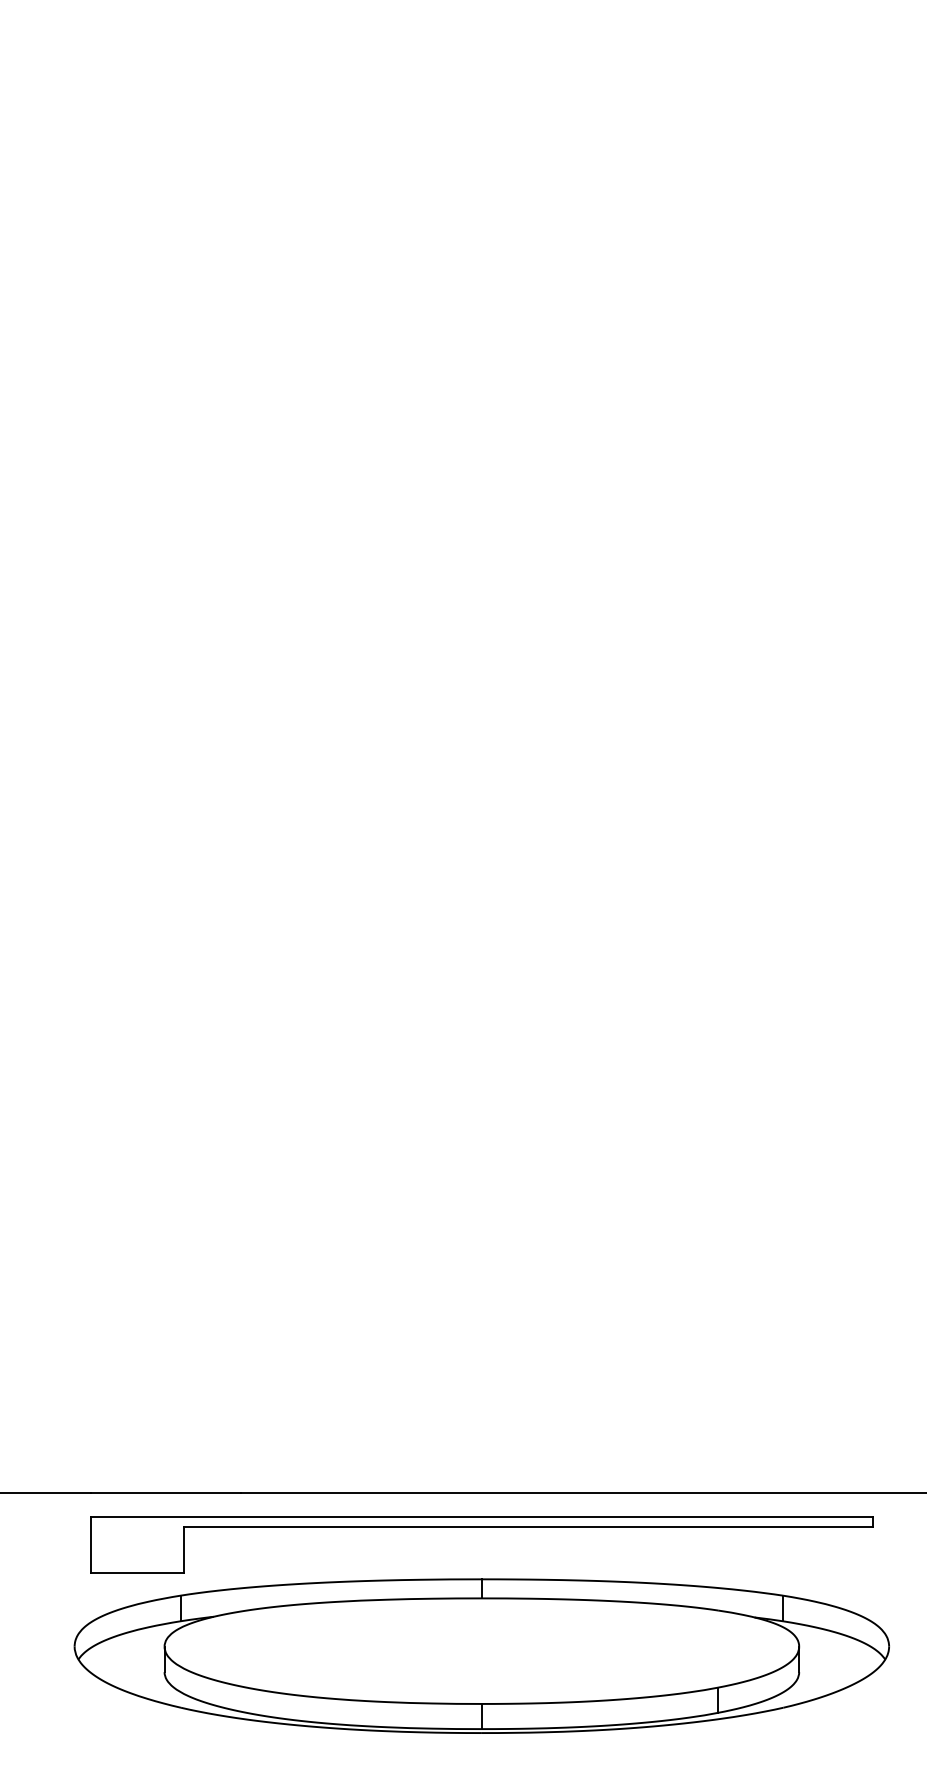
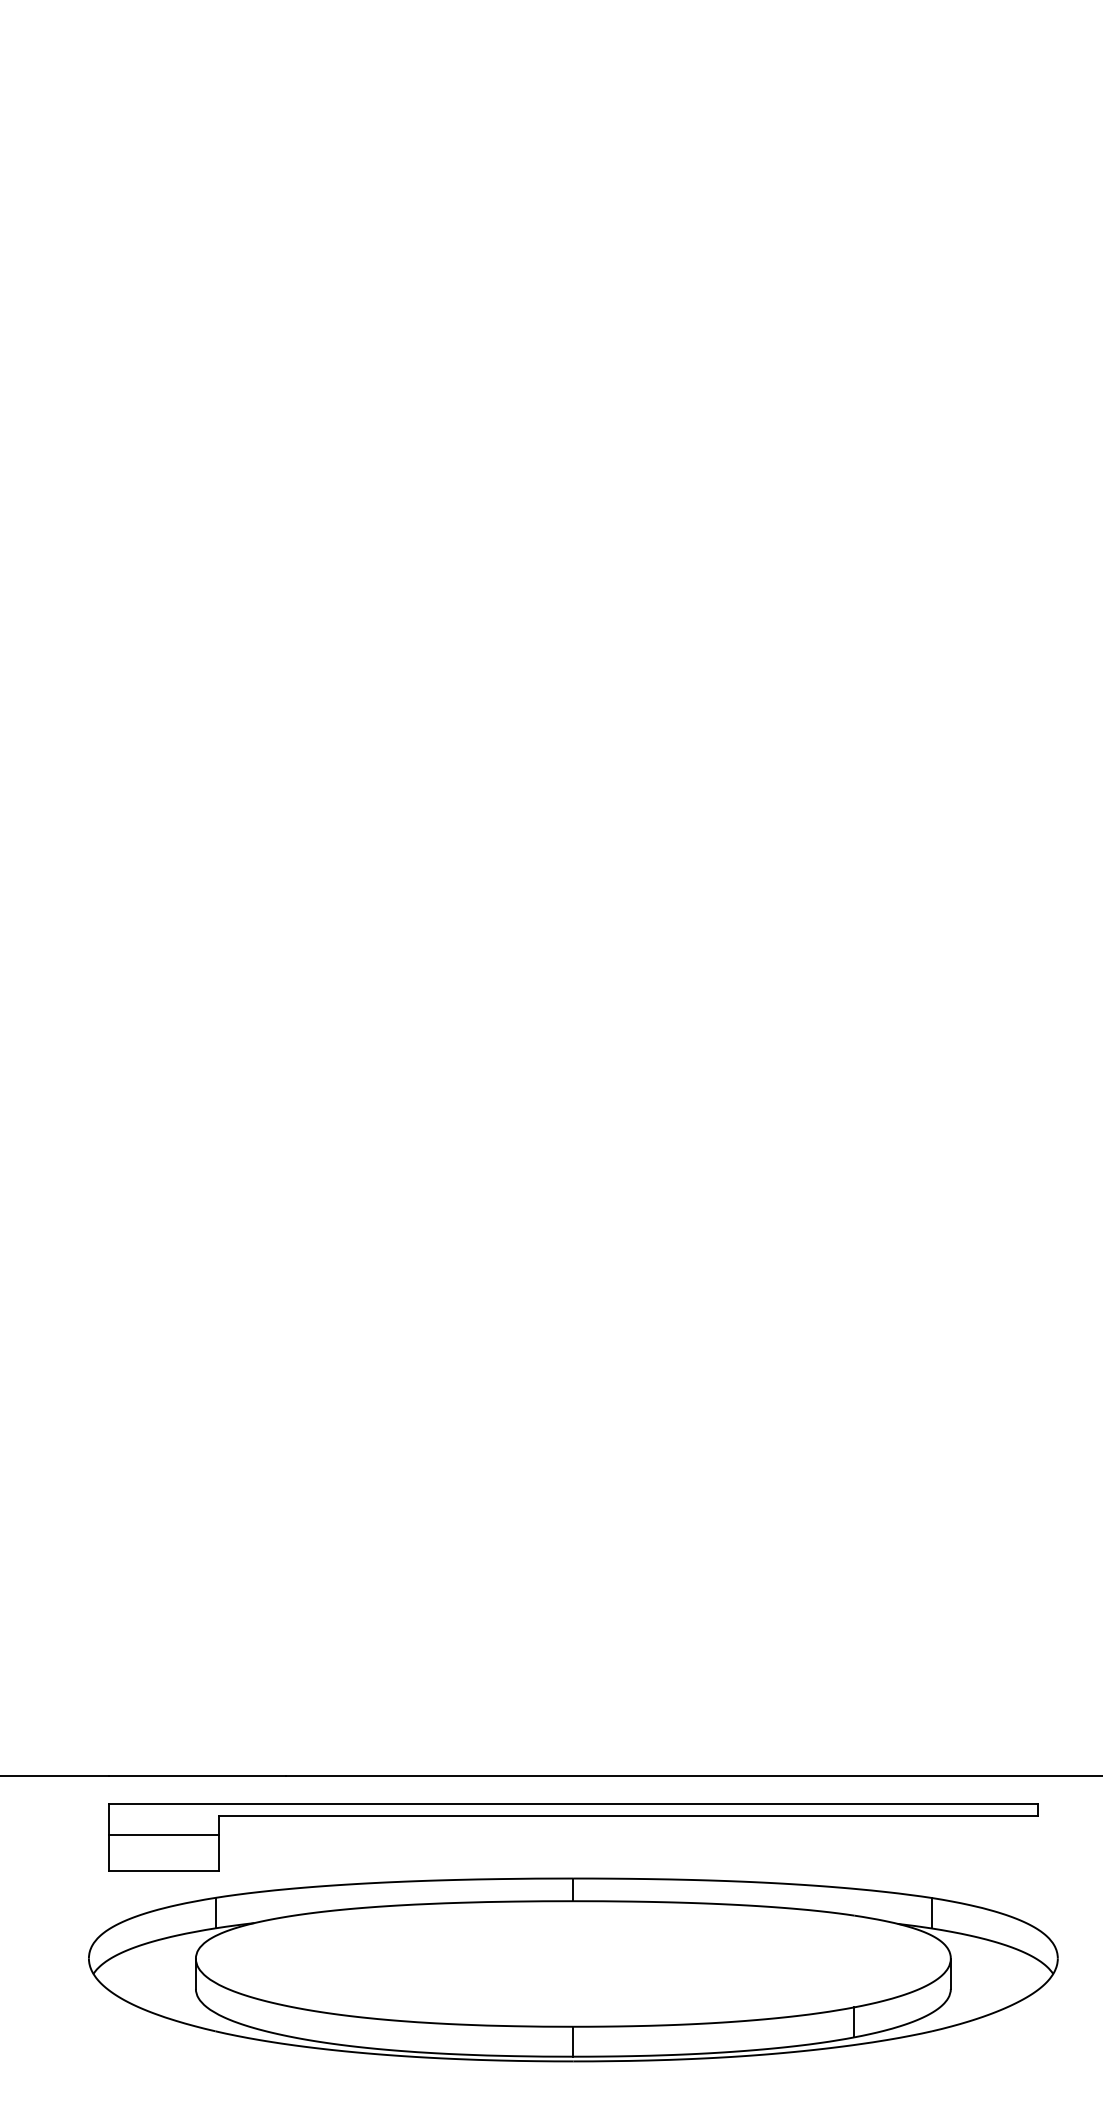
line: (137, 1542) -> (163, 1834), added

